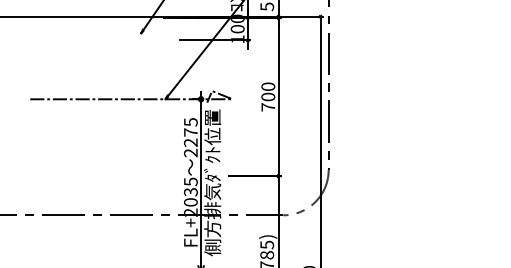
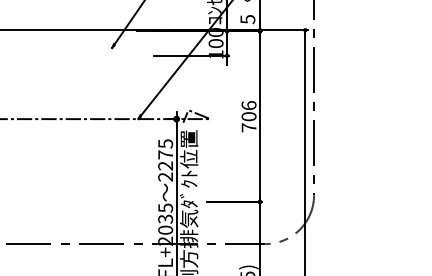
text: (268, 86) -> (249, 105), 700 -> 706

